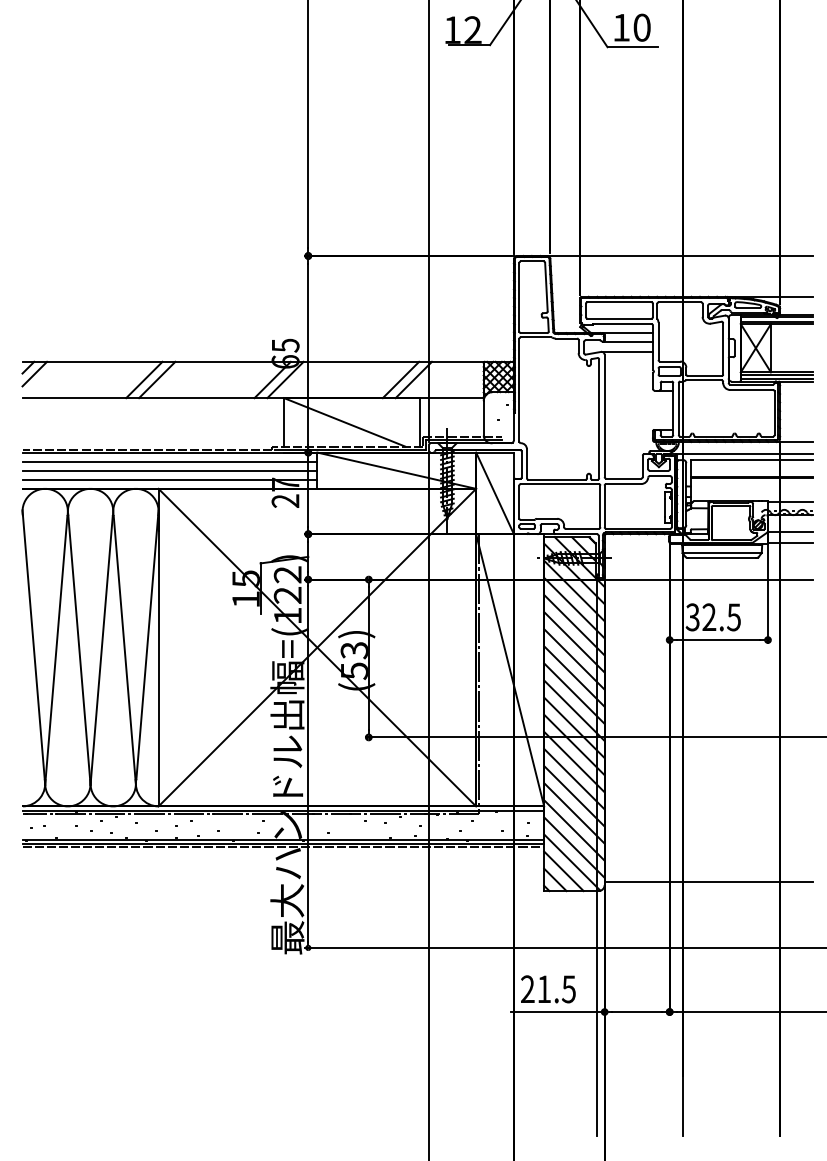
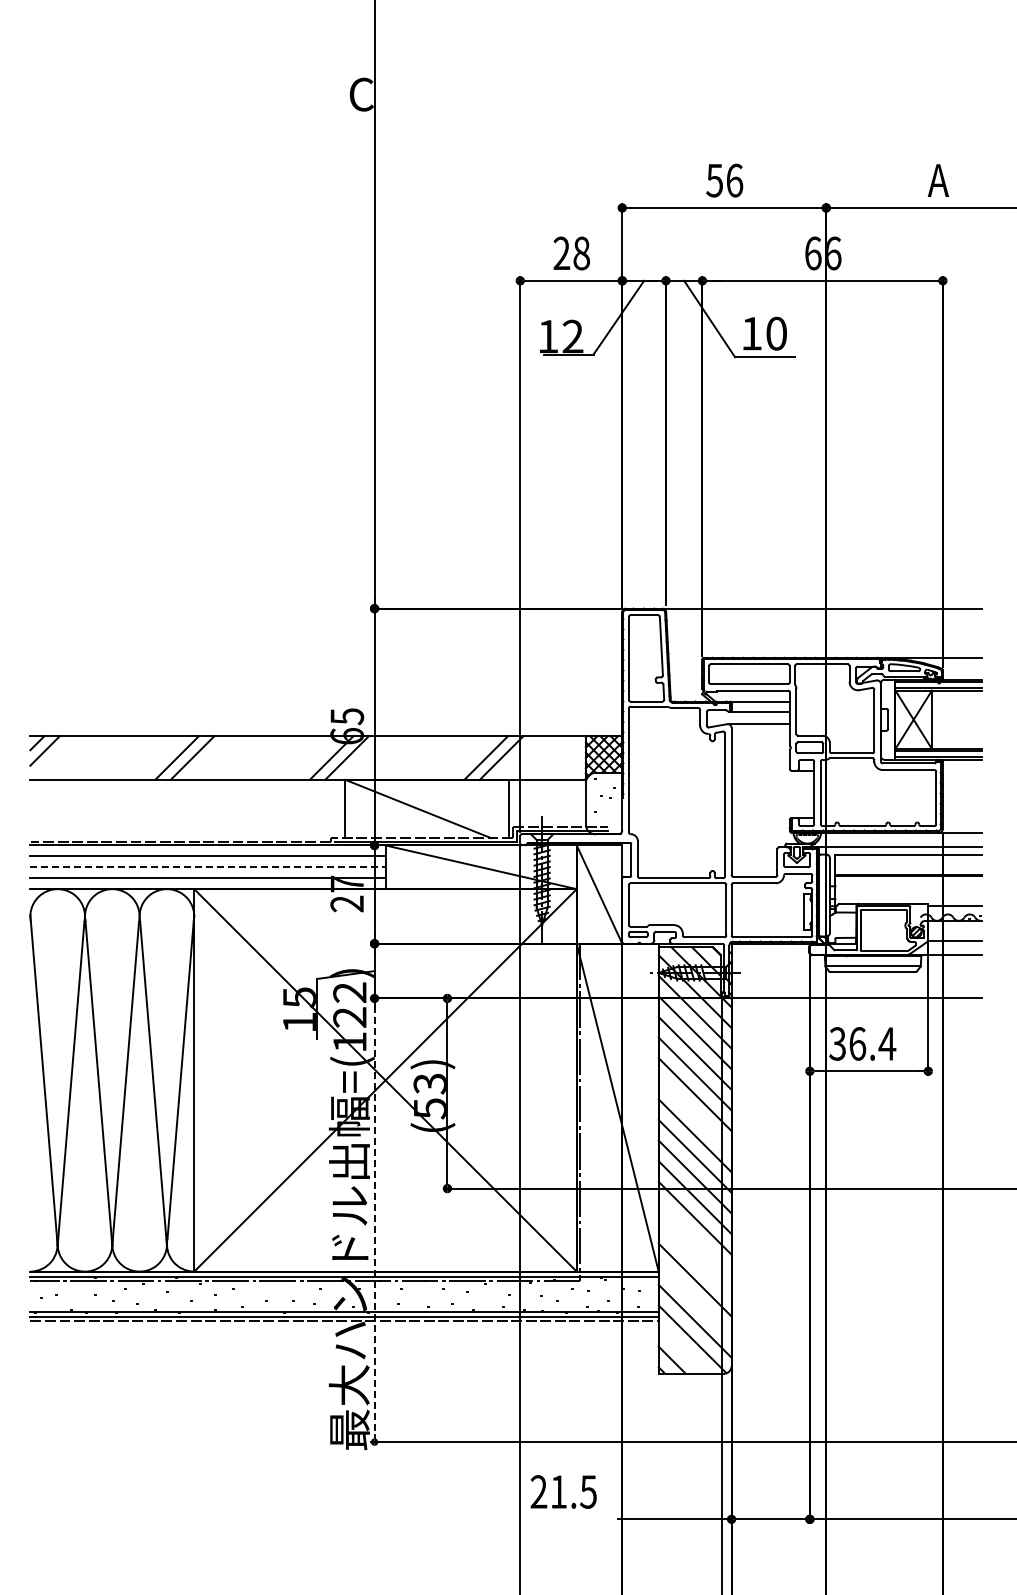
line: (169, 470) -> (207, 867), solid -> dashed
text: (721, 617) -> (872, 1043), 32.5 -> 36.4
line: (573, 675) -> (694, 1114), removed
line: (308, 763) -> (374, 1220), solid -> dashed
line: (573, 778) -> (694, 1238), removed
line: (573, 796) -> (694, 1259), removed
line: (573, 830) -> (694, 1300), removed
line: (563, 871) -> (682, 1349), removed
line: (708, 881) -> (856, 1362), removed
text: (548, 988) -> (563, 1491), moved

